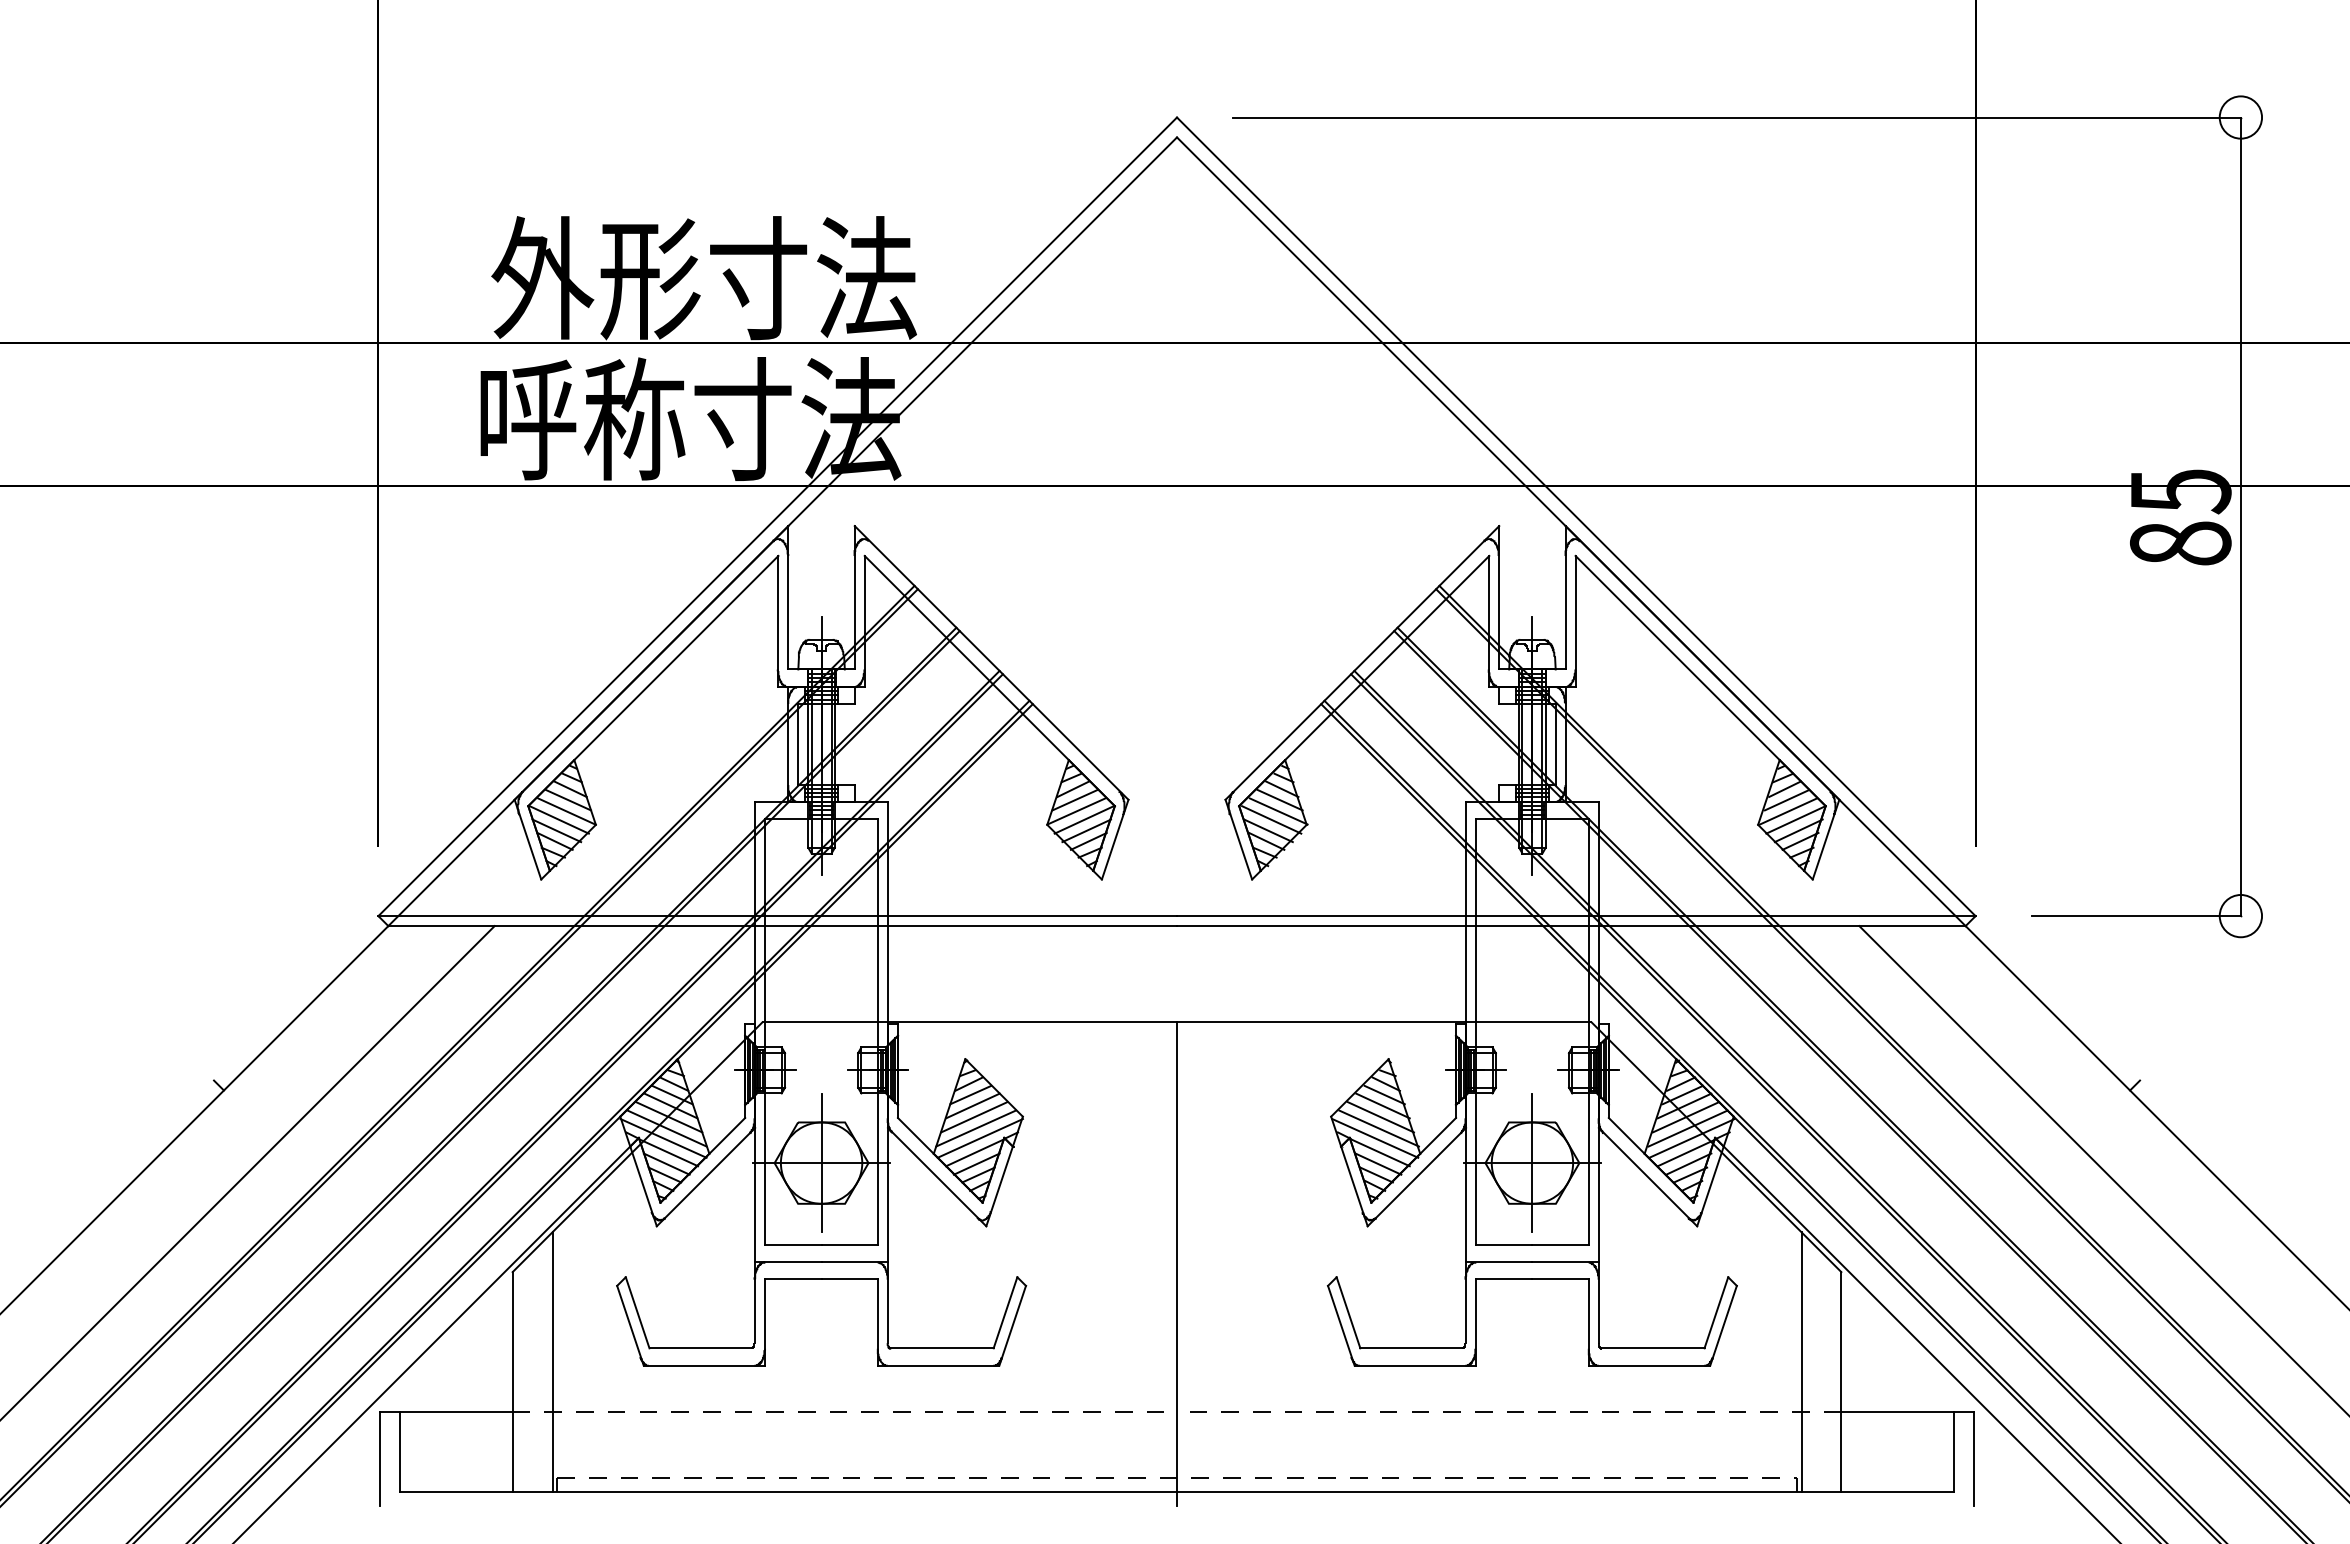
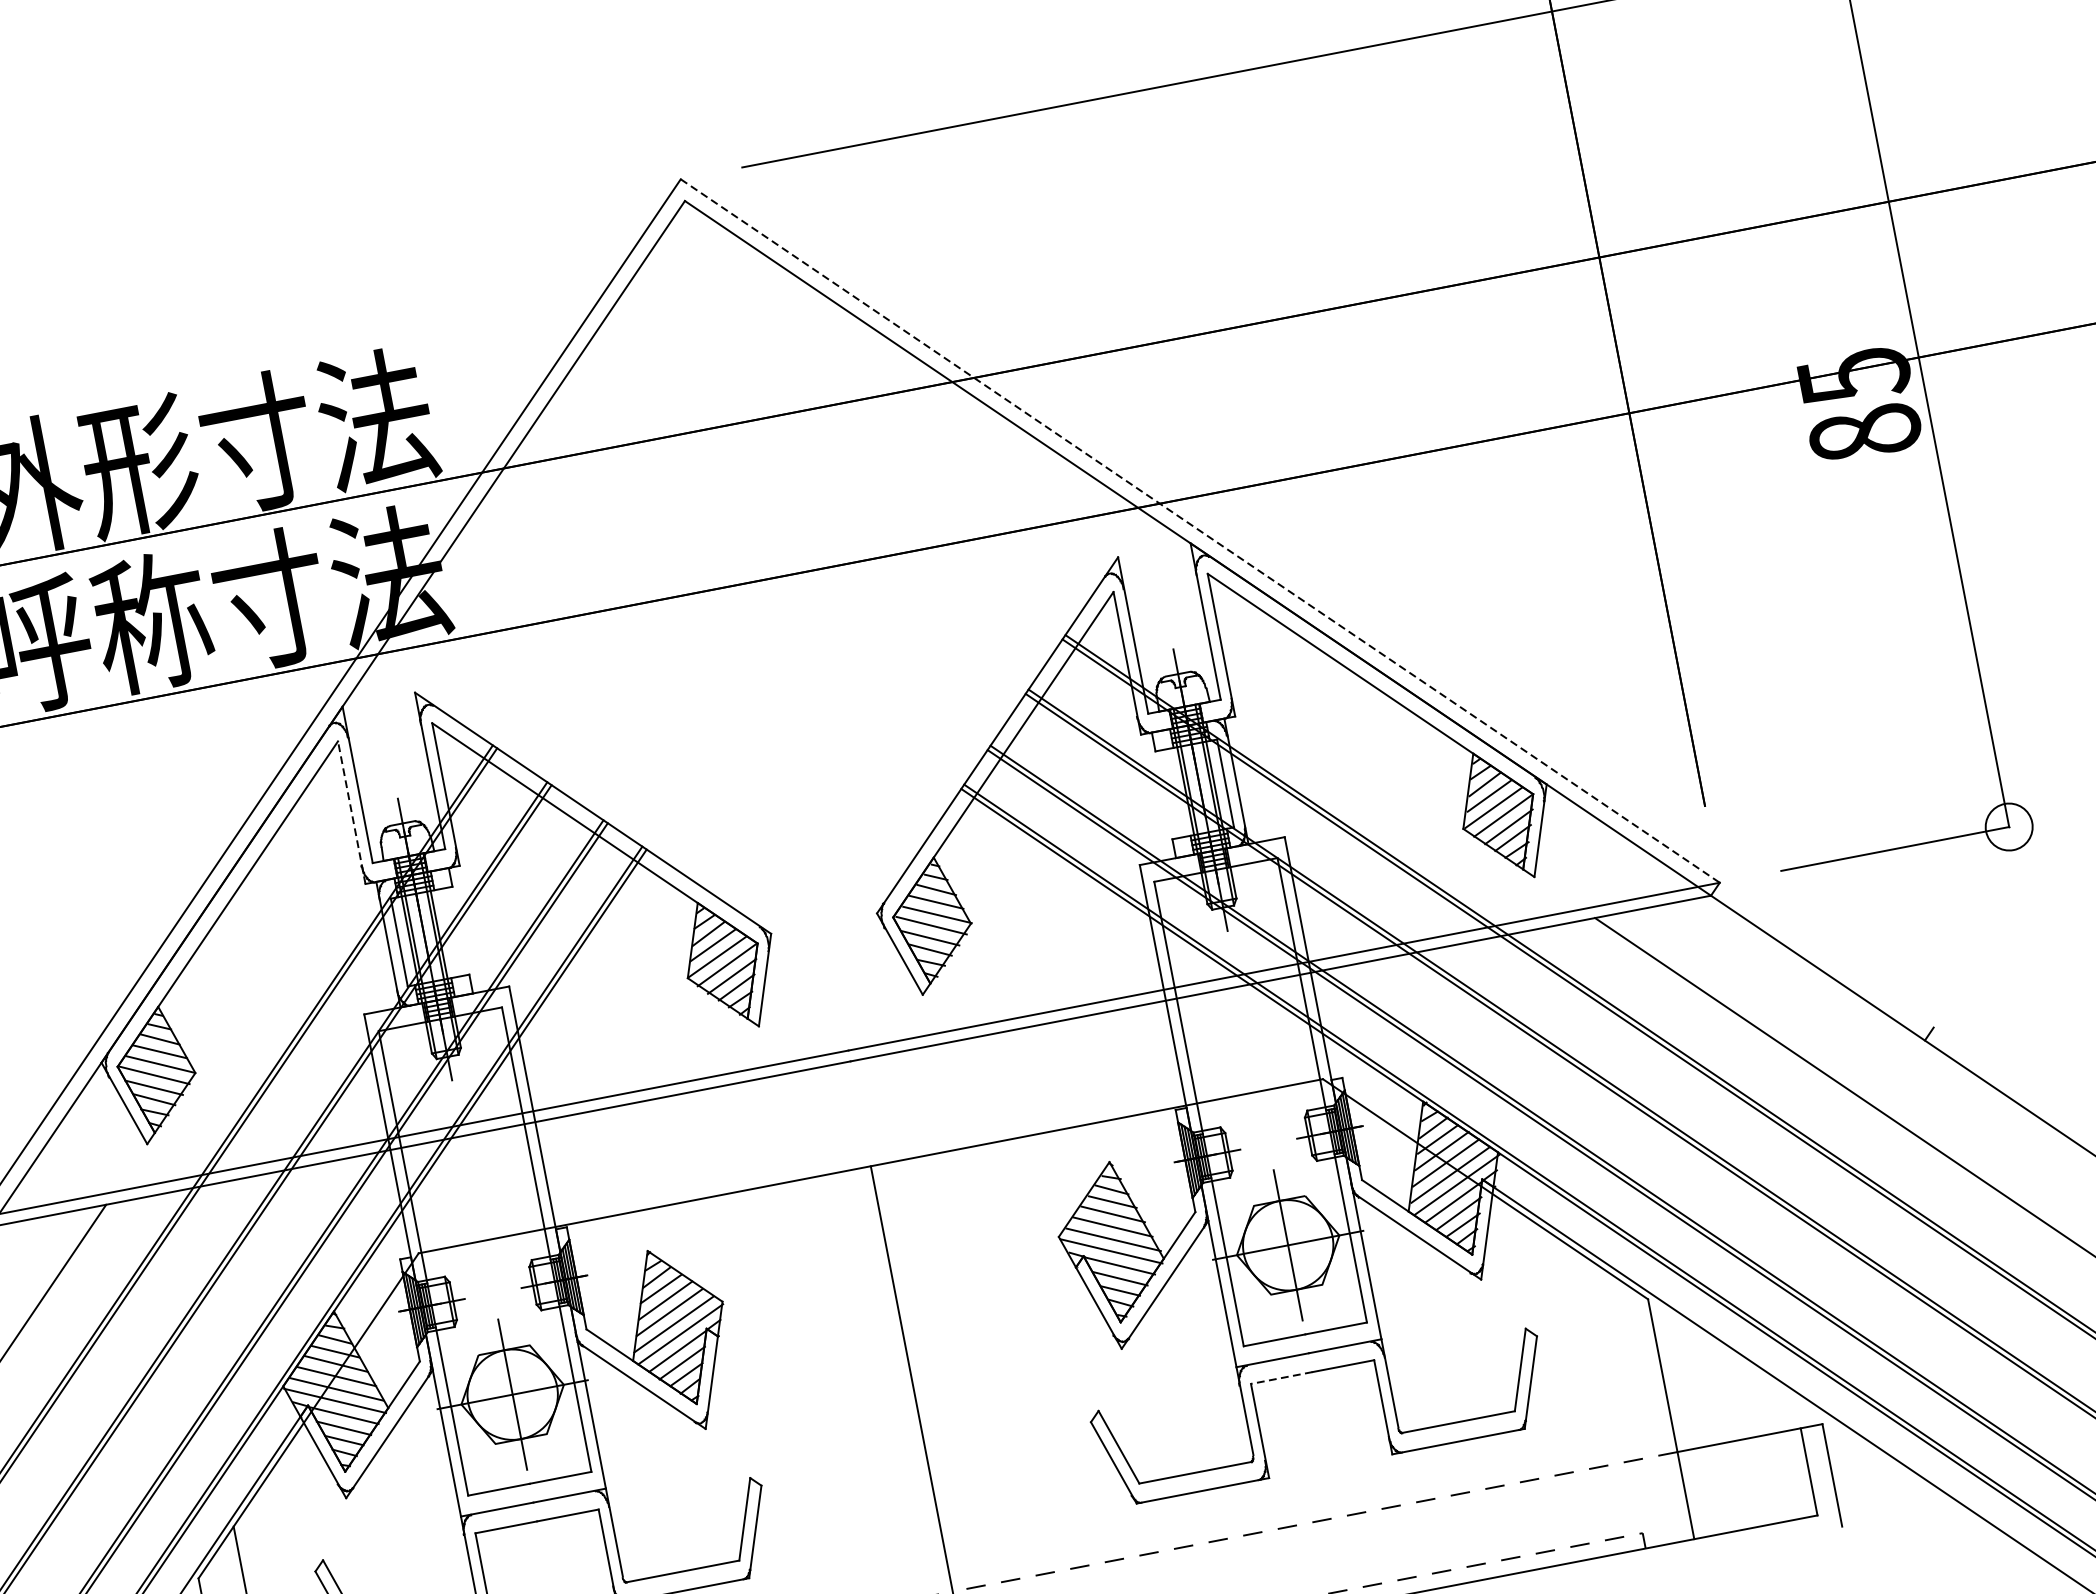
line: (1576, 516) -> (1200, 530), solid -> dashed
line: (778, 620) -> (351, 811), solid -> dashed
line: (1503, 1279) -> (1281, 1378), solid -> dashed
line: (1801, 1361) -> (1623, 1405), removed

